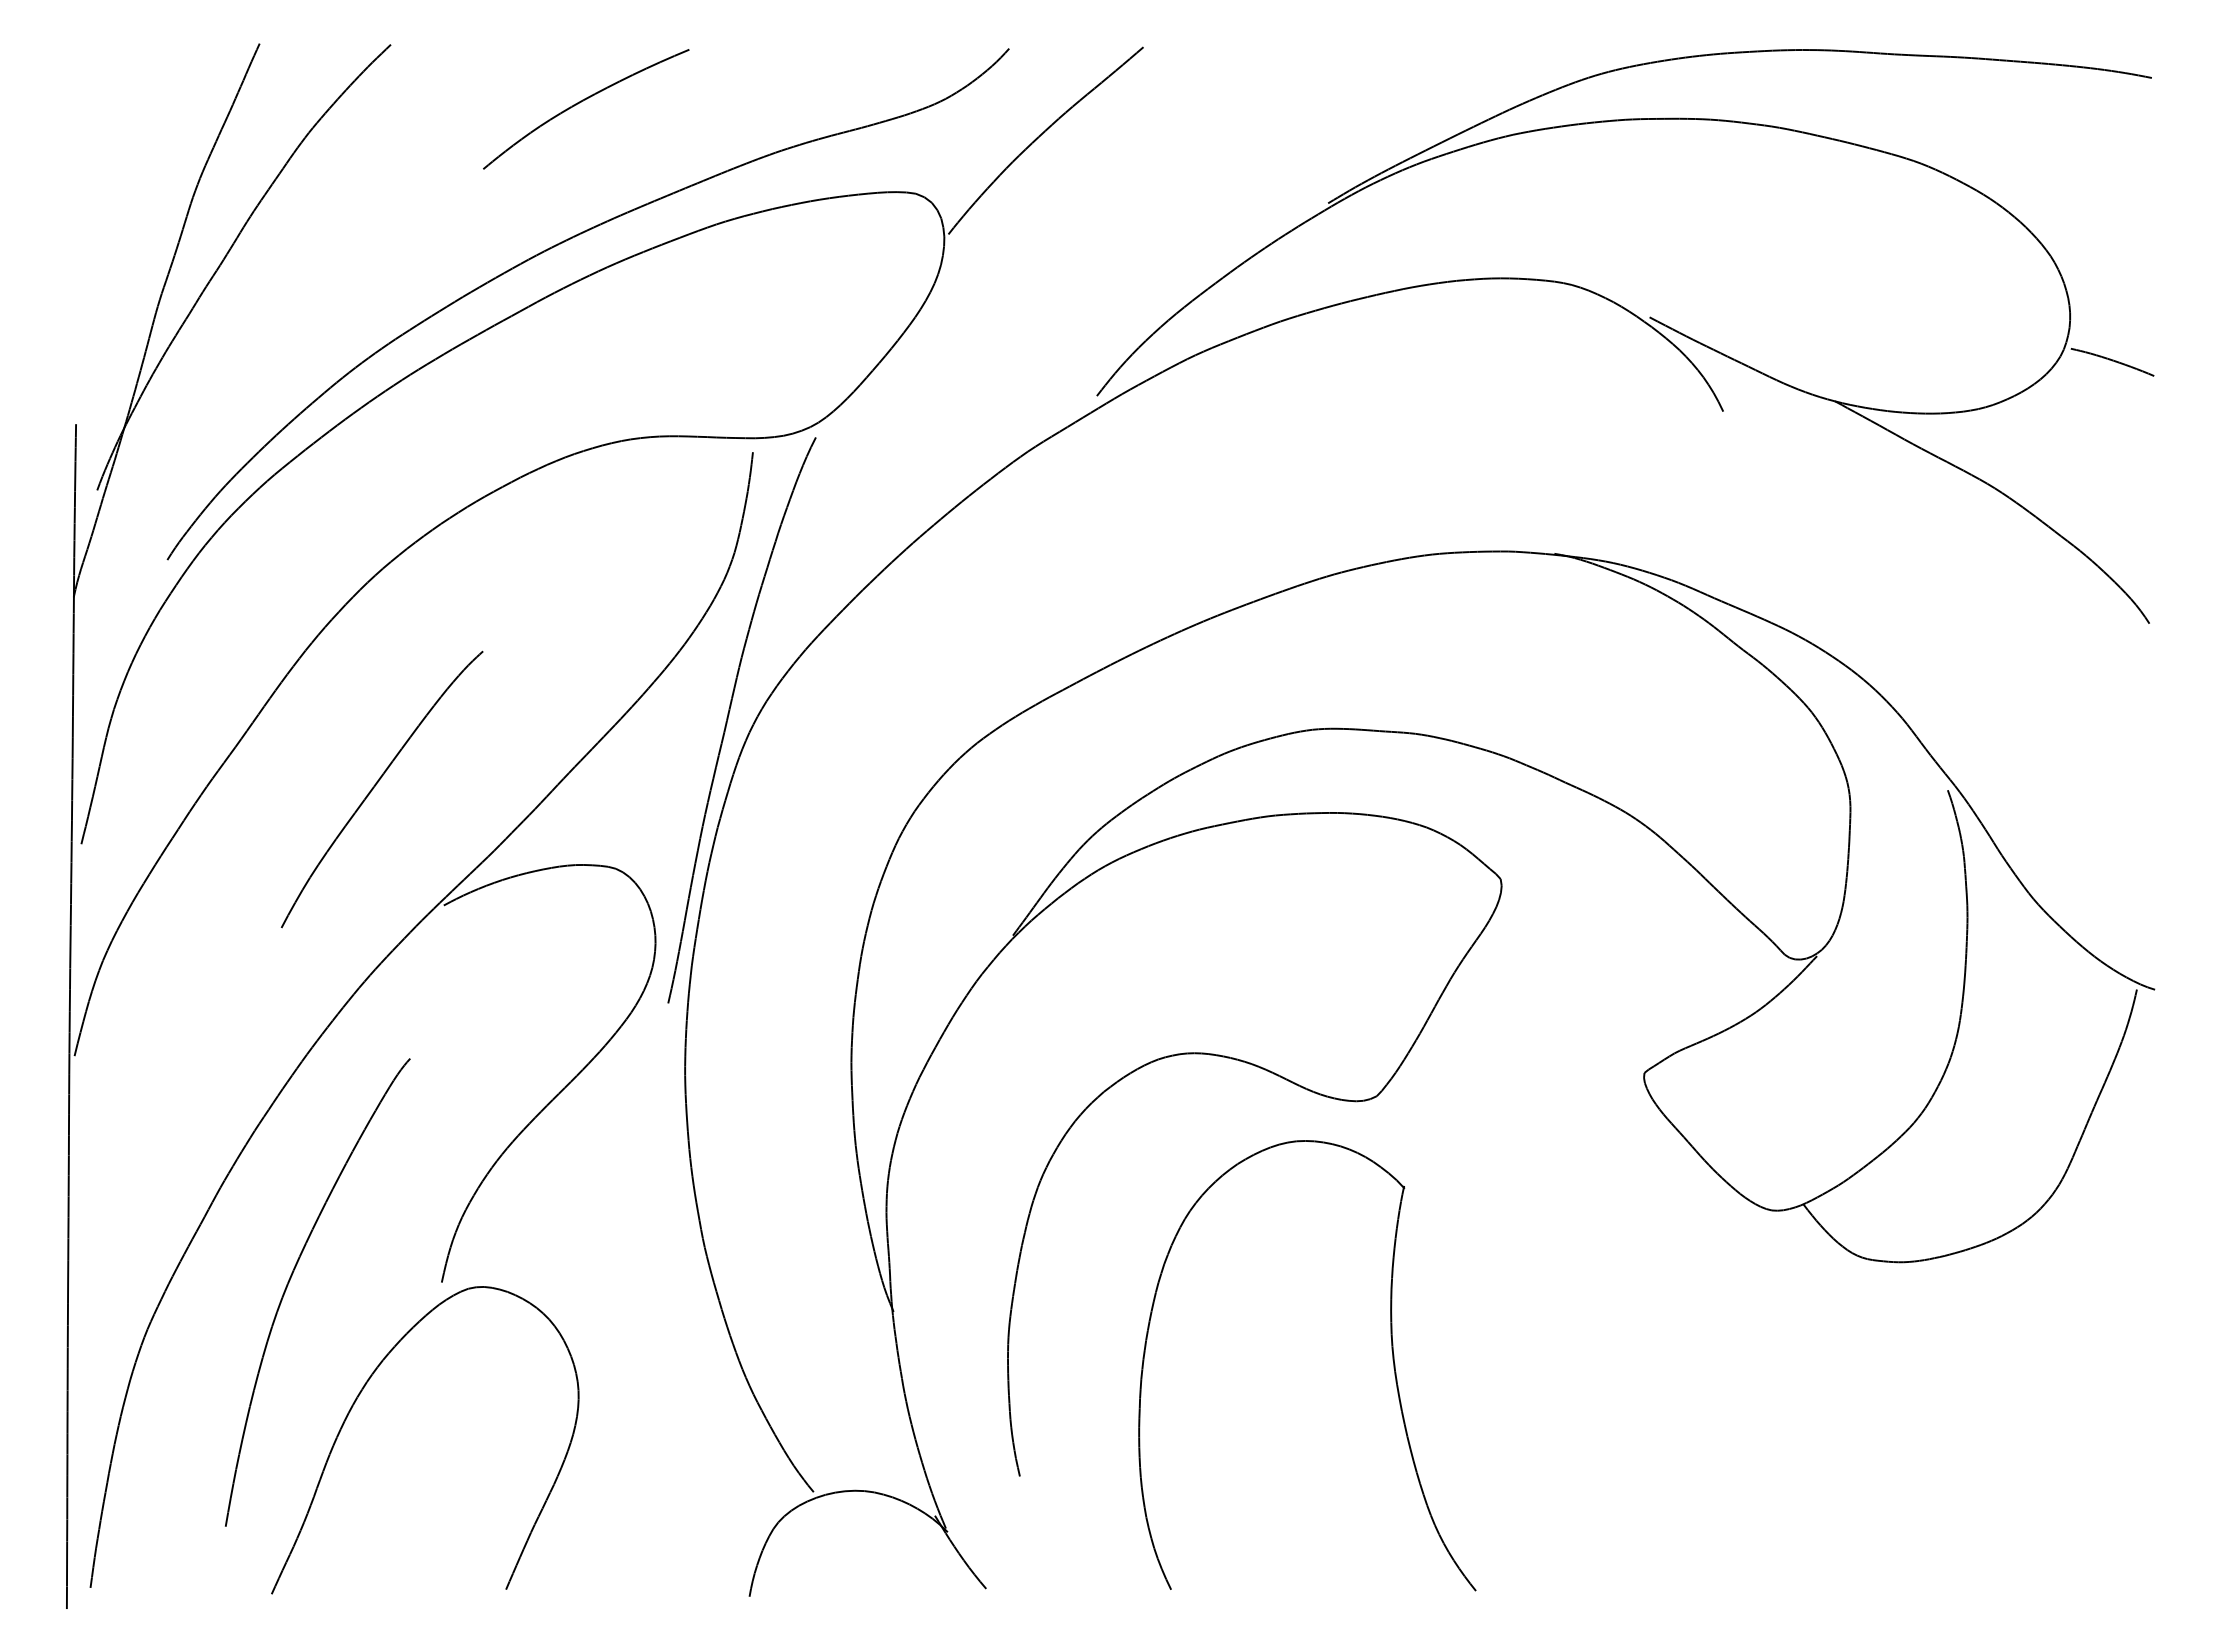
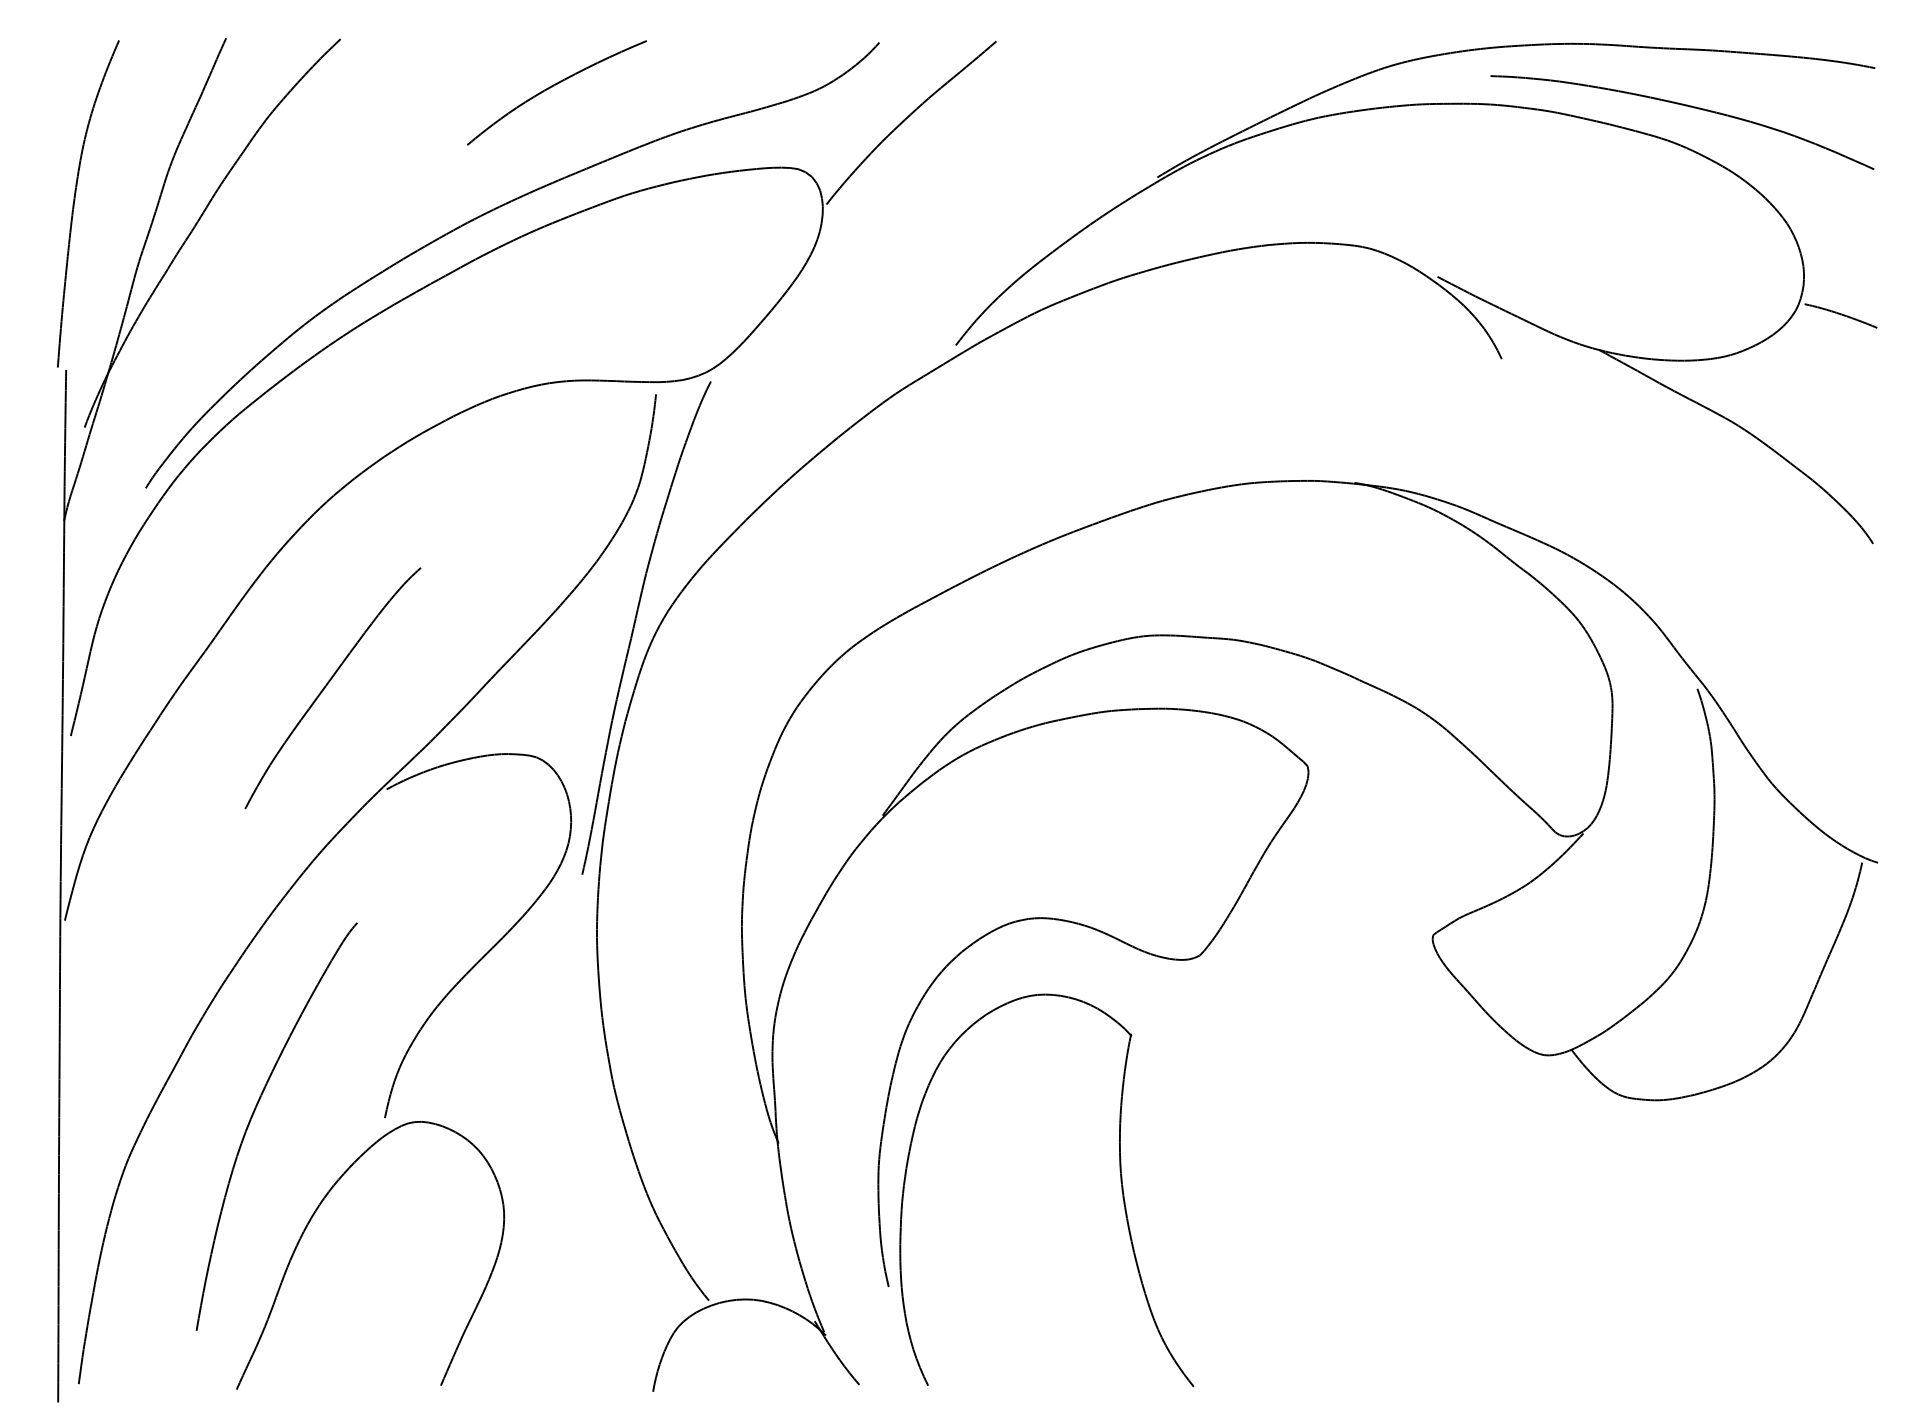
part: (583, 101) -> (554, 86), moved
part: (1933, 121) -> (1684, 106), added
part: (86, 230) -> (75, 201), added
part: (1392, 1360) -> (1121, 1185), moved

